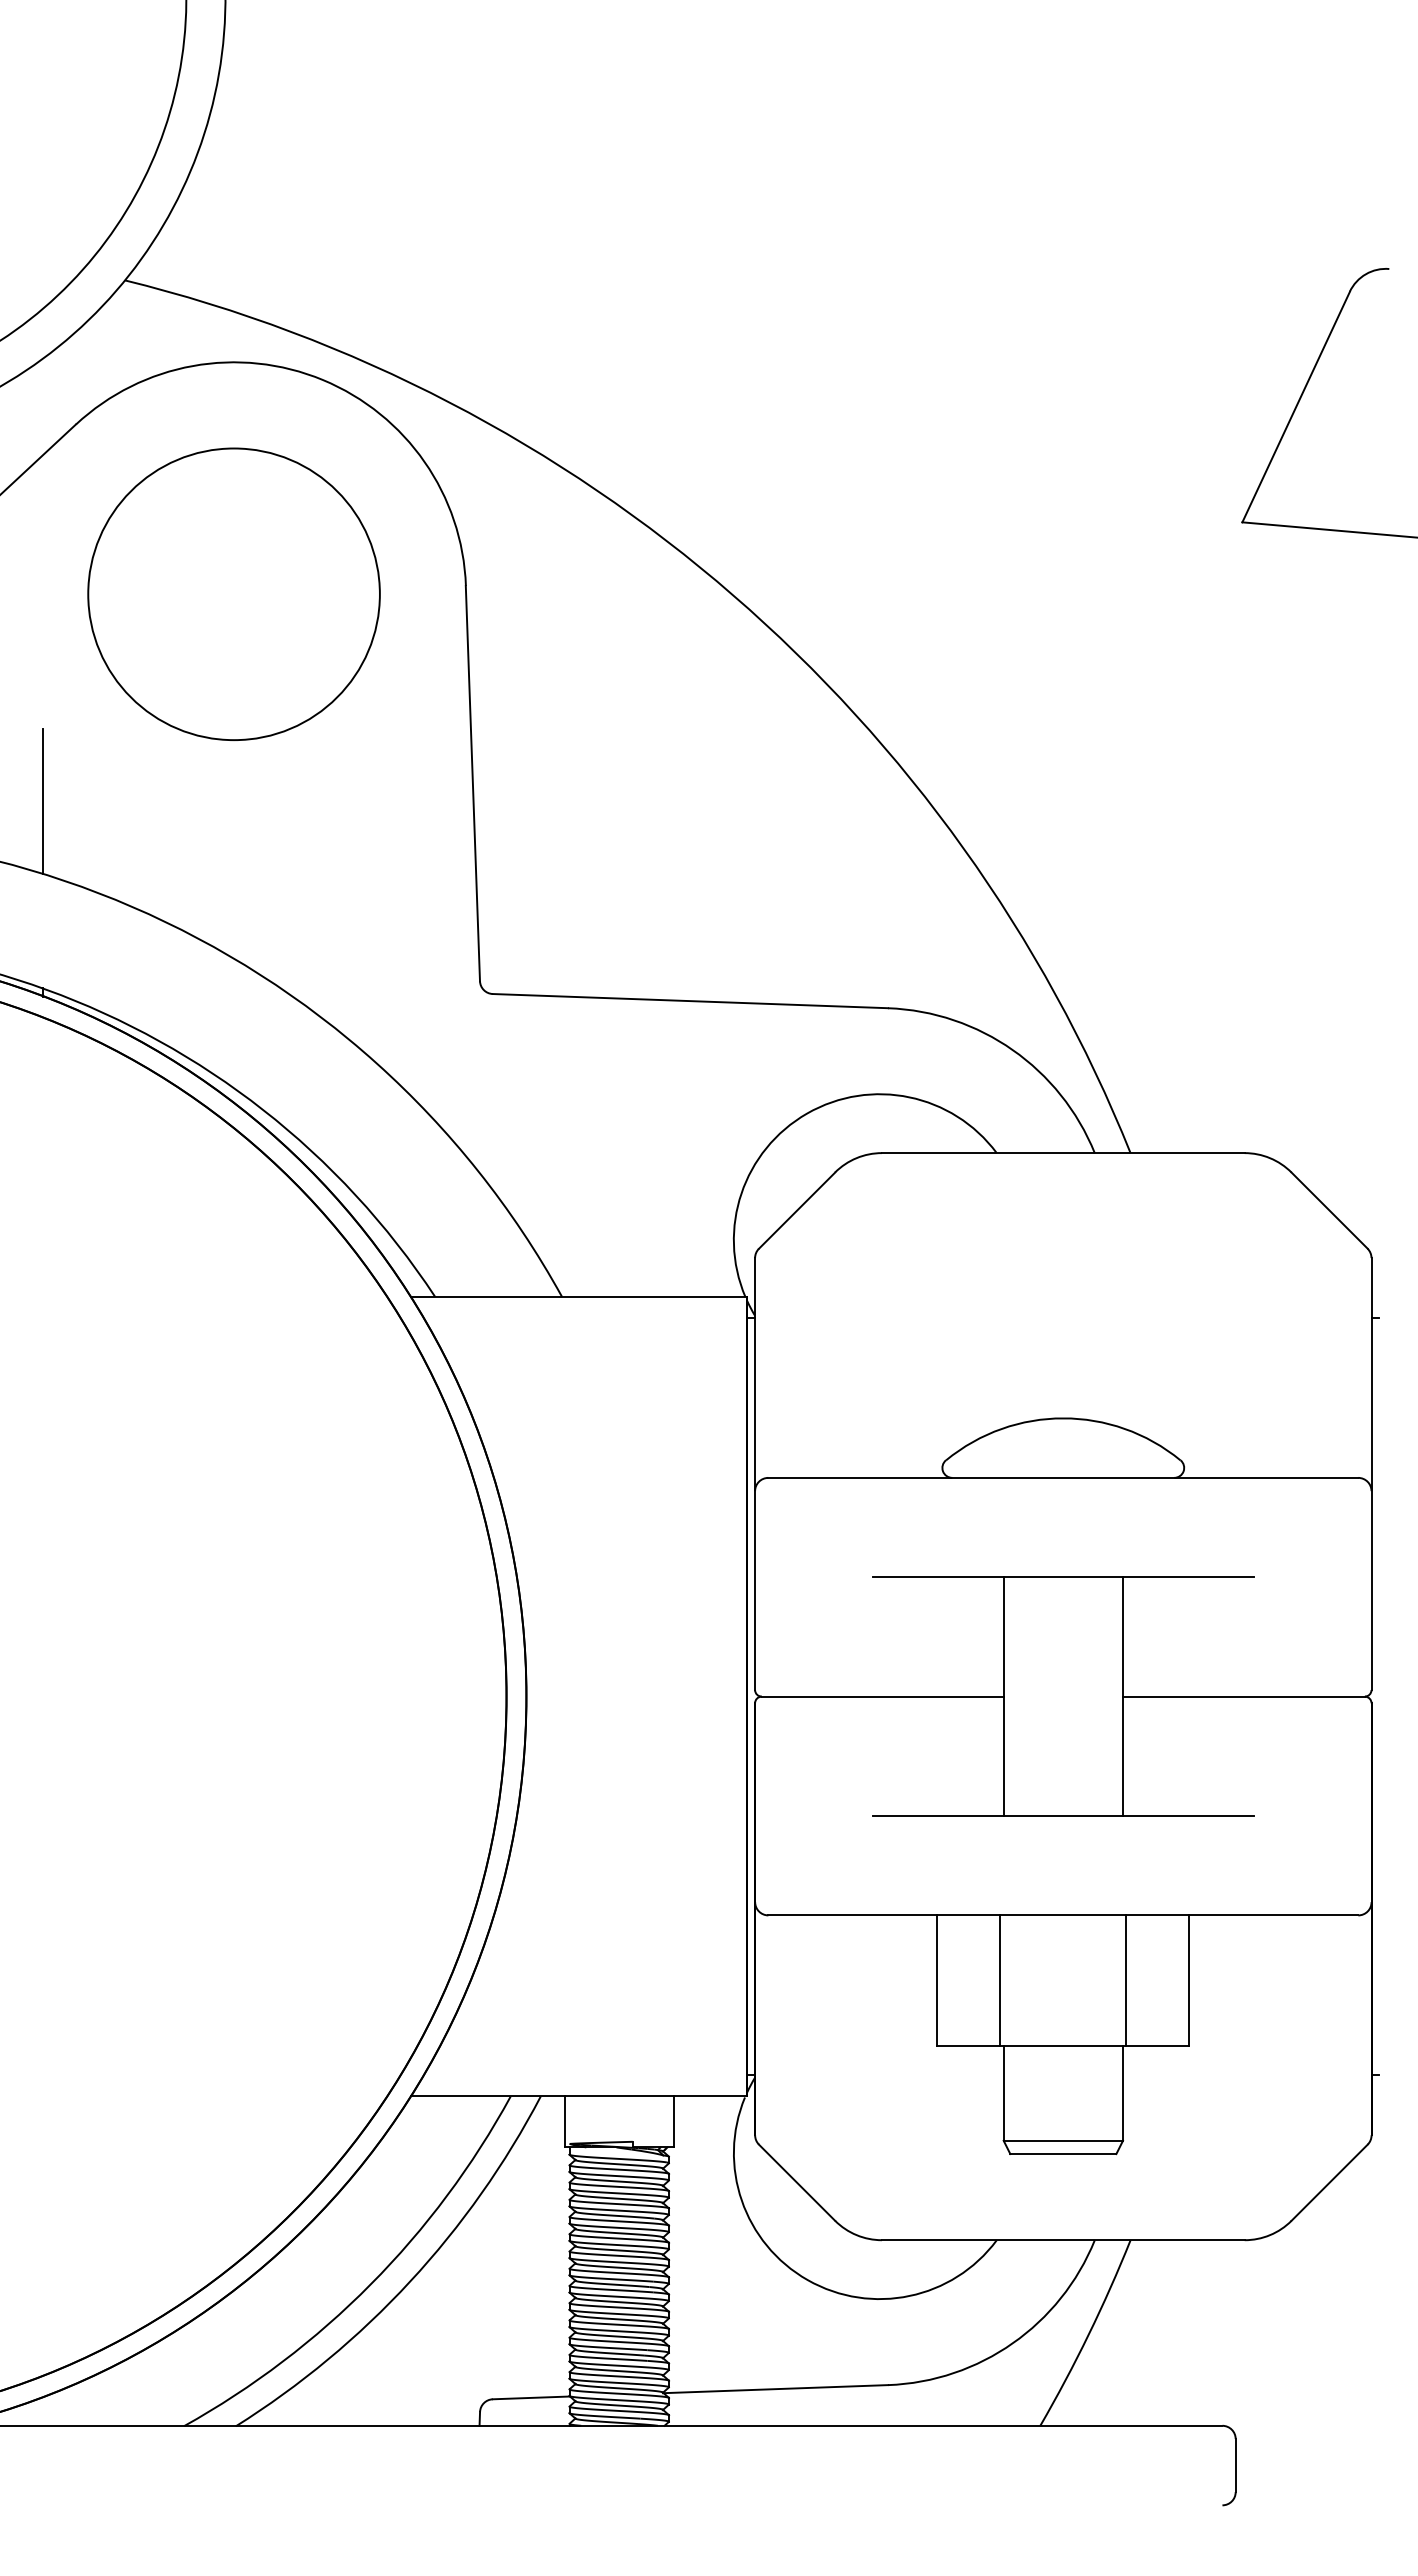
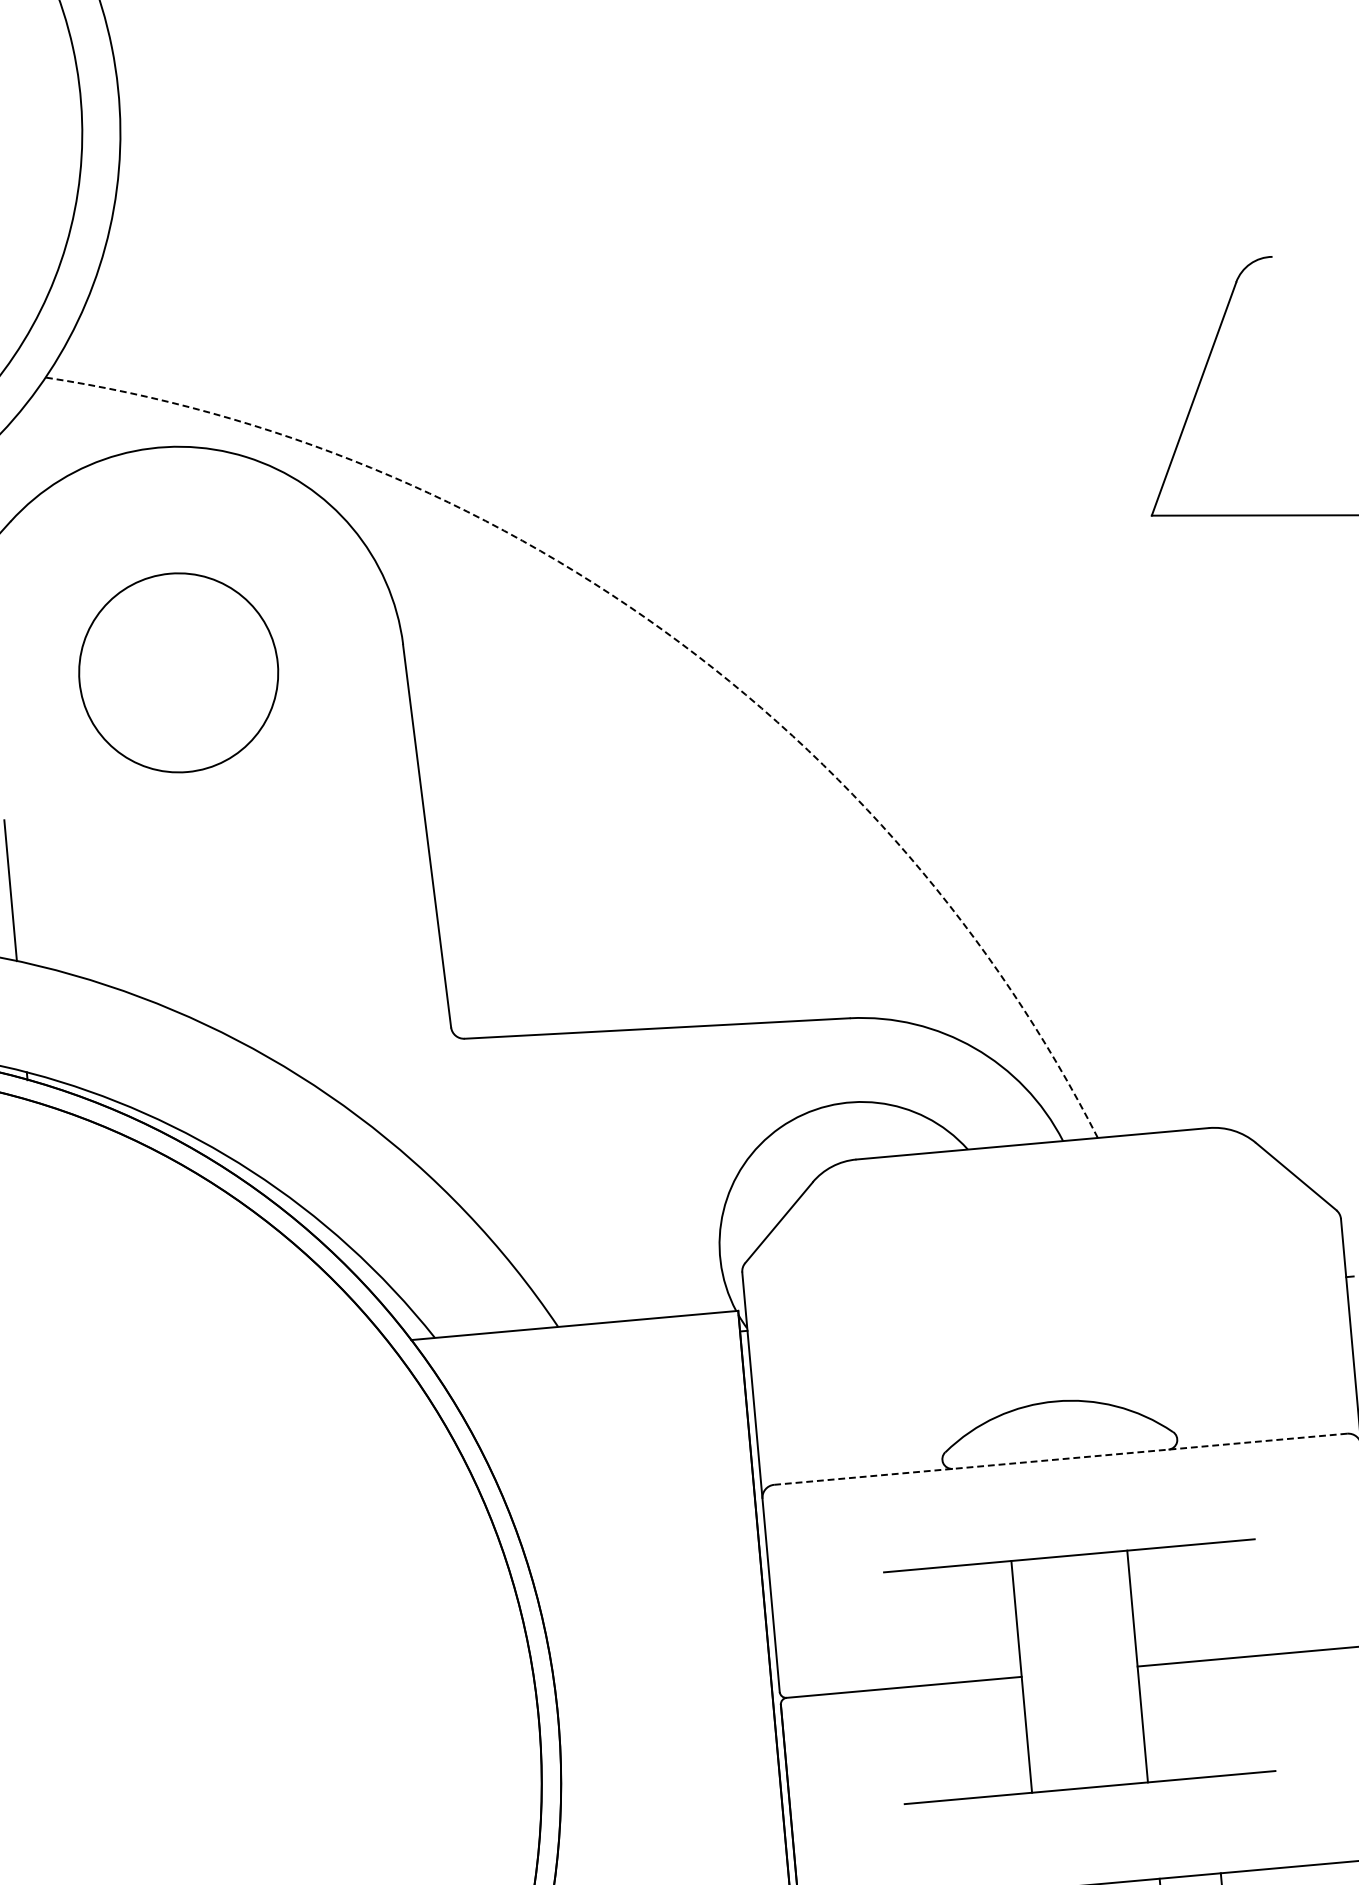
circle: (233, 593) -> (178, 672), size x0.7
arc: (733, 595) -> (663, 630), solid -> dashed
line: (1063, 1477) -> (1060, 1458), solid -> dashed

